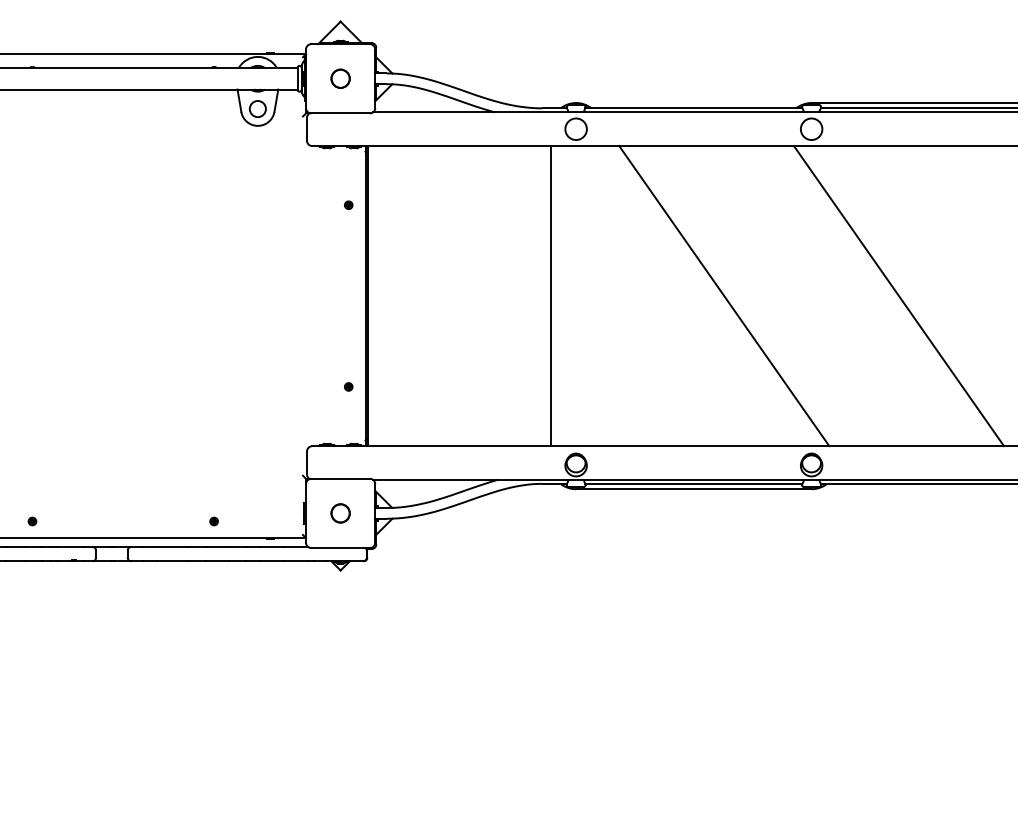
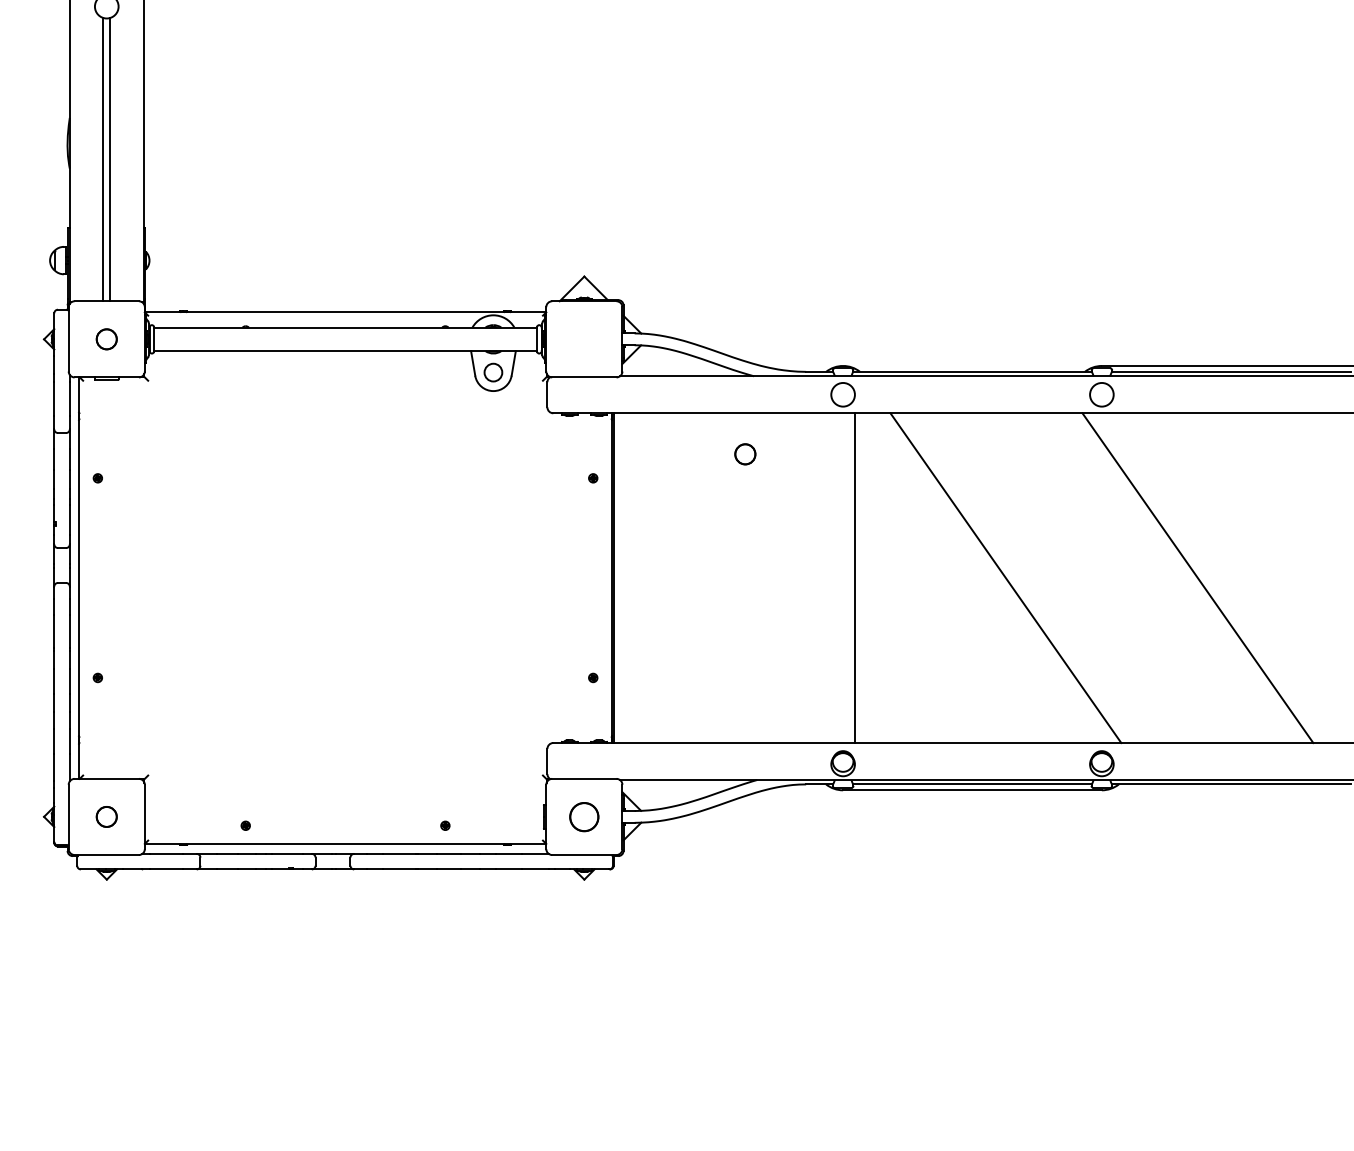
circle: (340, 78) -> (745, 454), moved
line: (550, 296) -> (854, 578), moved
circle: (340, 513) -> (584, 816), size x1.4

